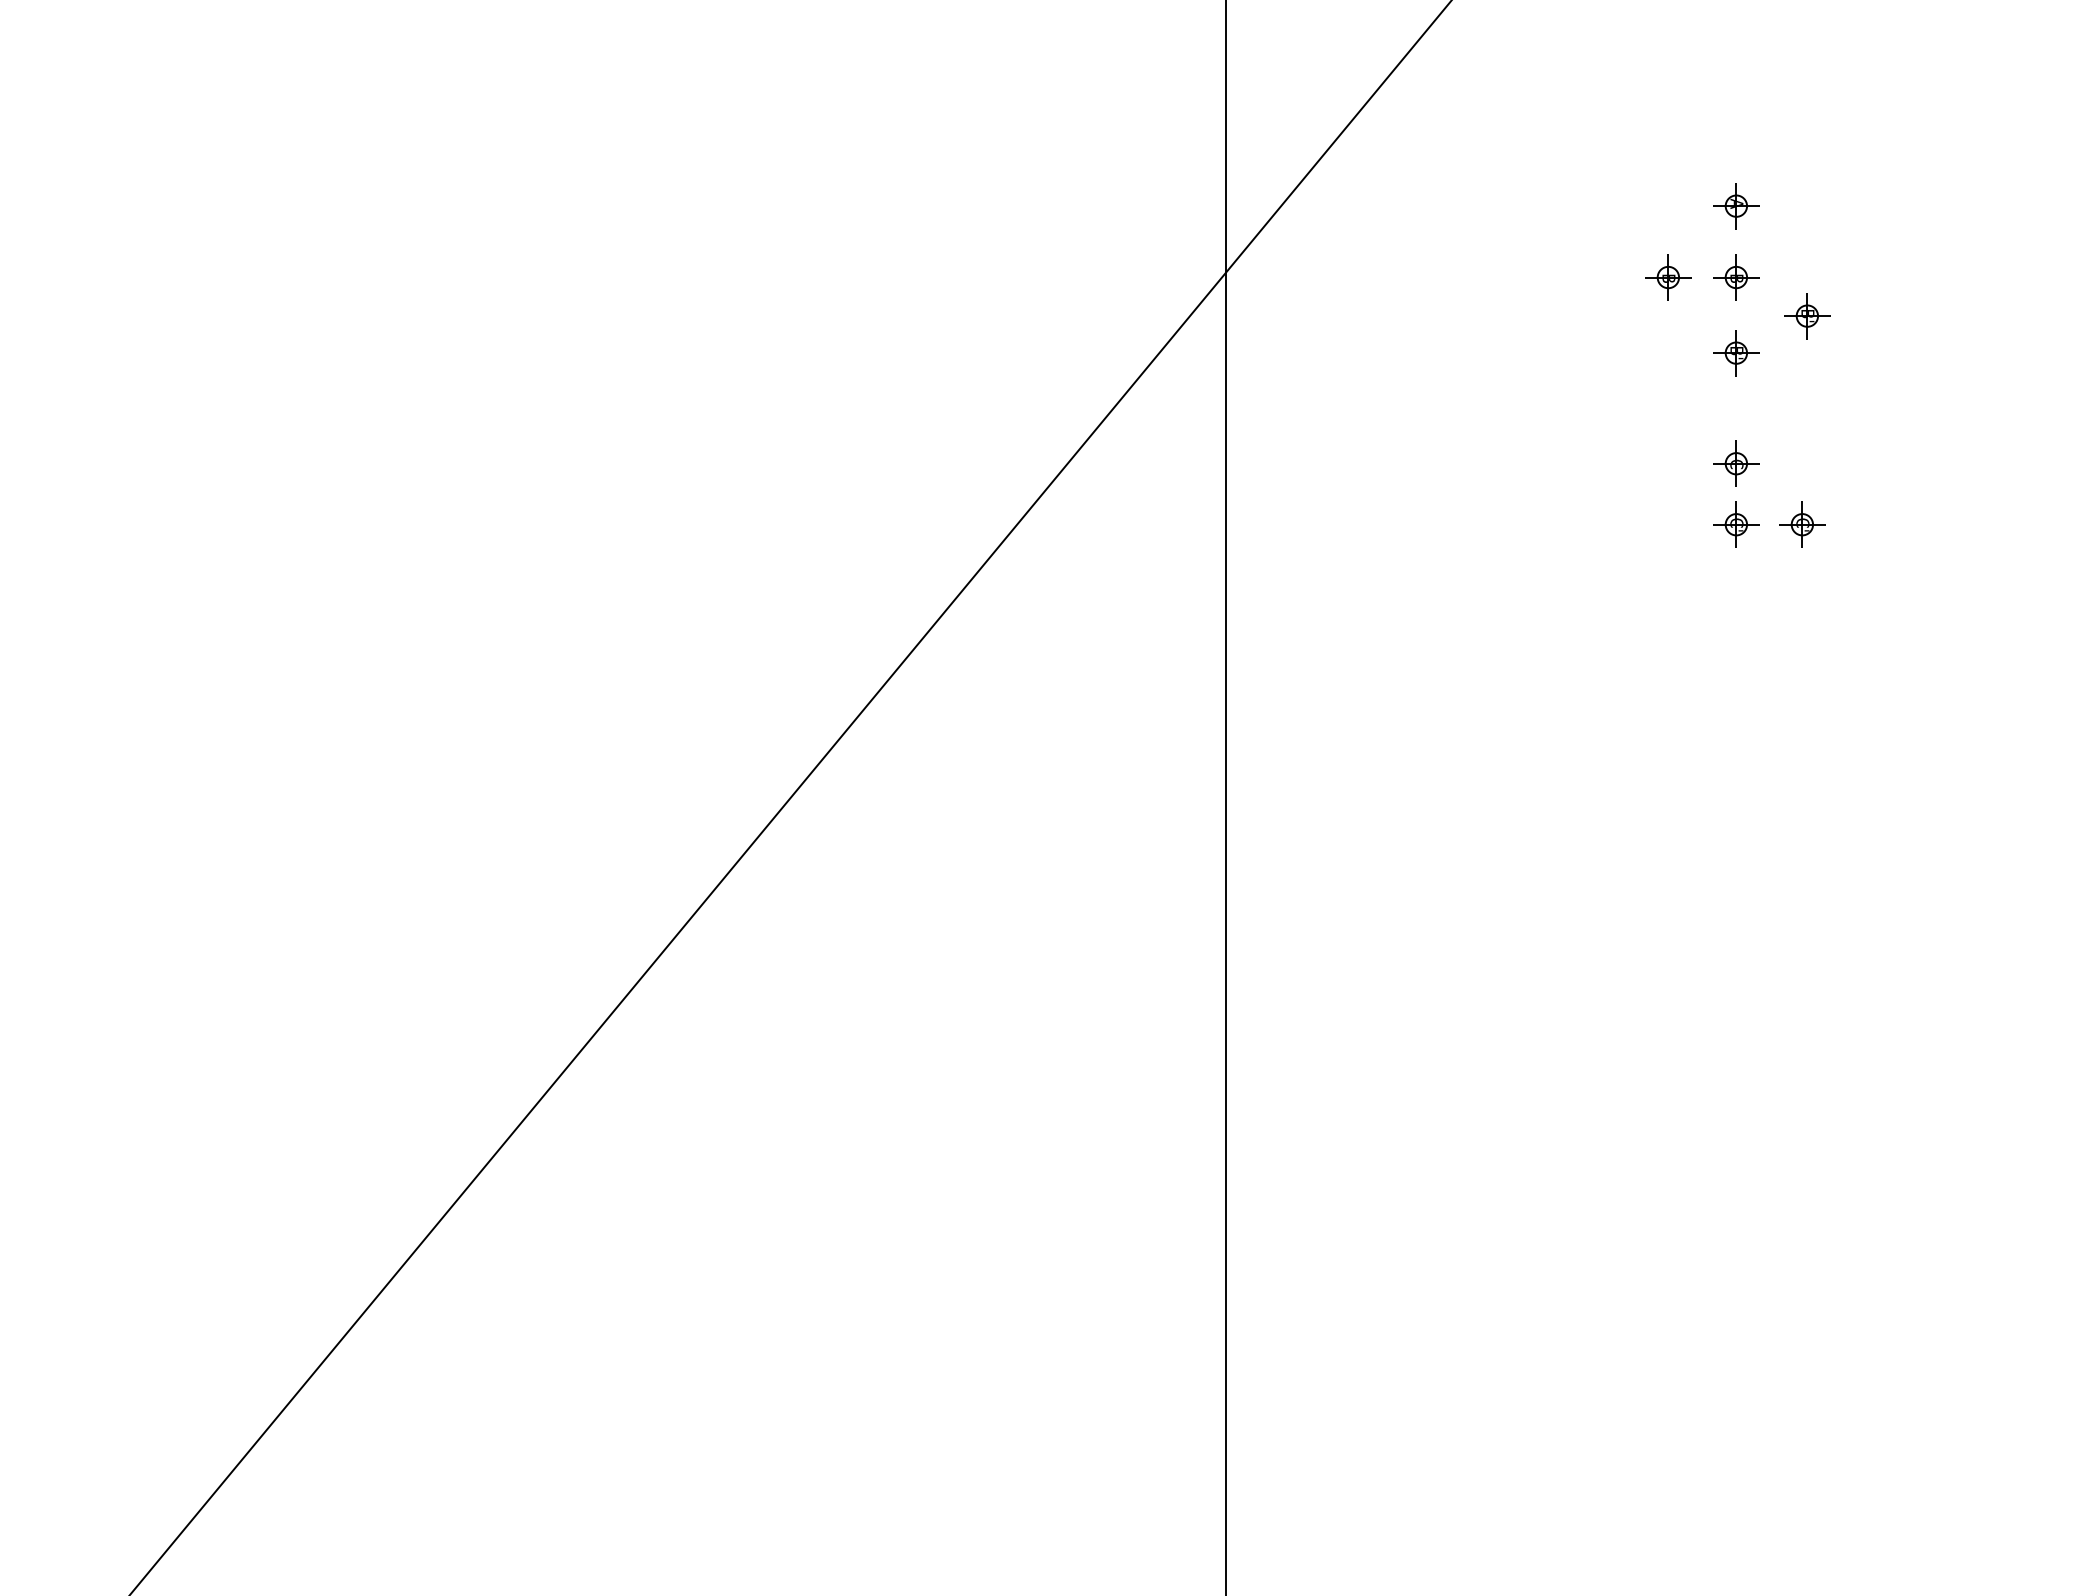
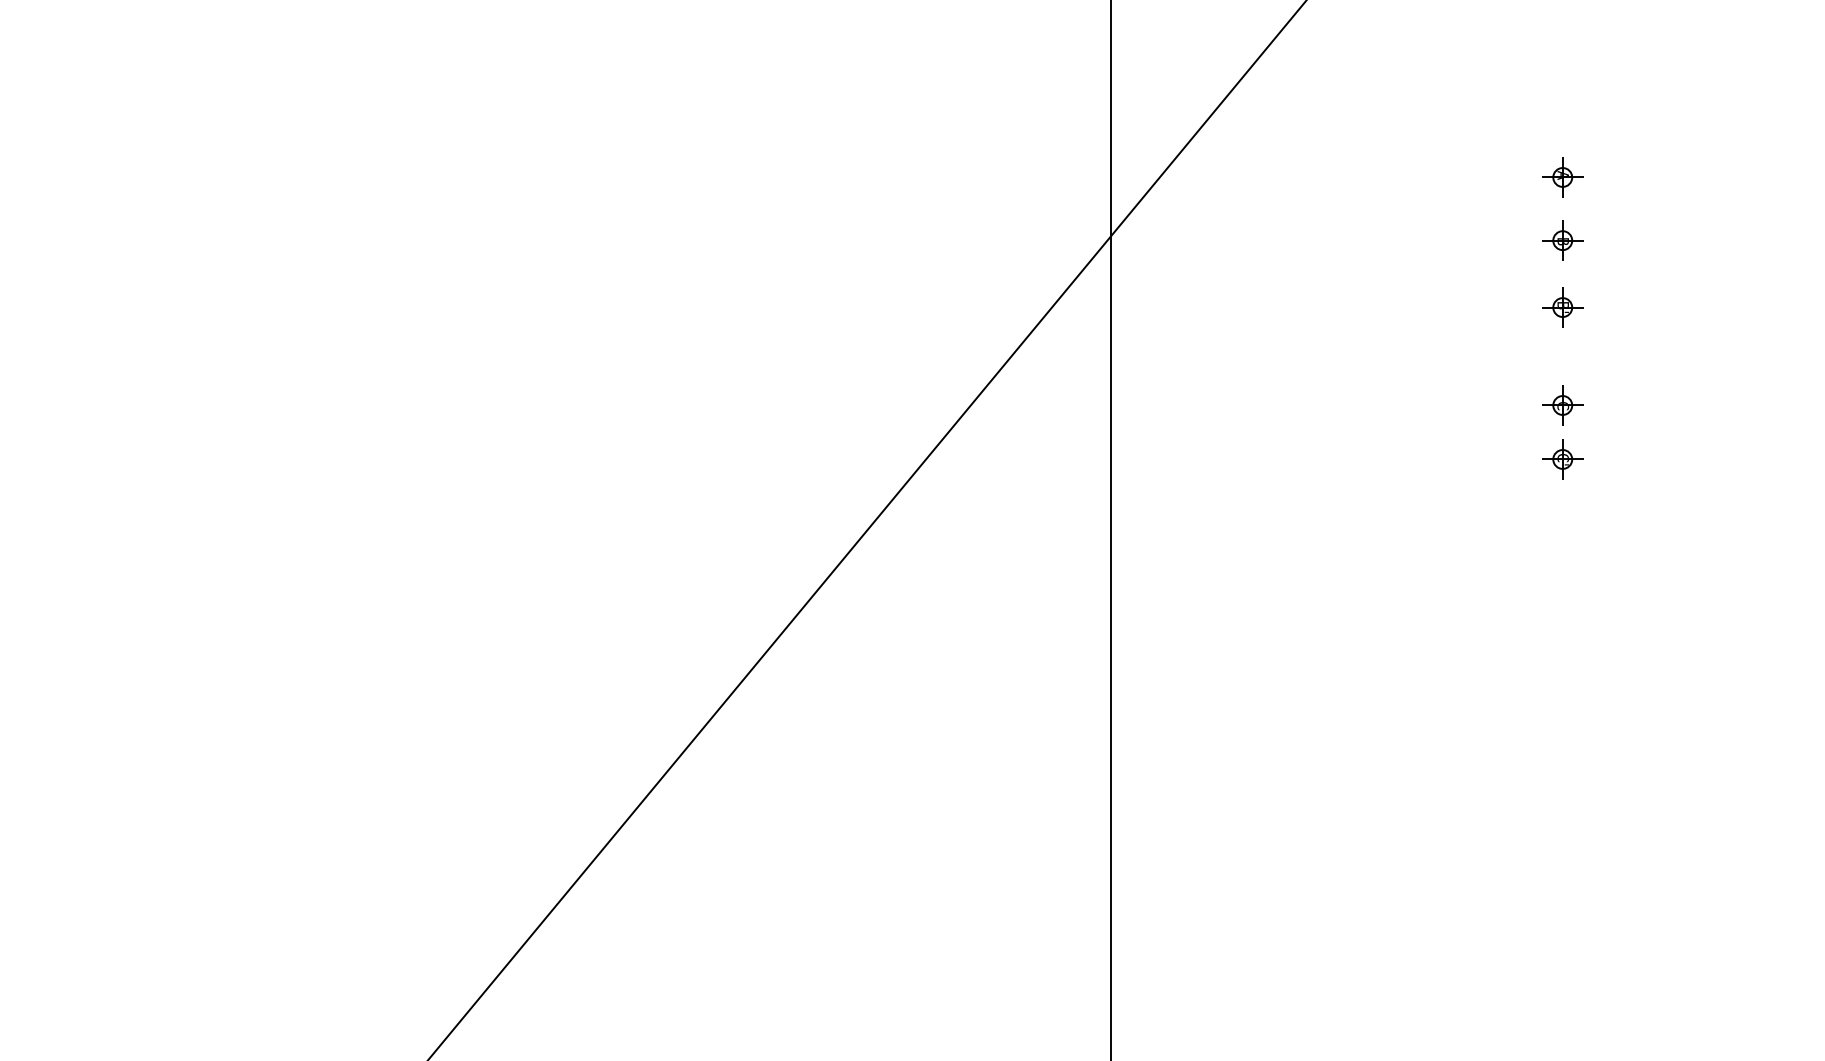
part: (1668, 277) -> (1502, 240), removed
part: (1807, 316) -> (1625, 275), removed
part: (1802, 524) -> (1621, 459), removed

